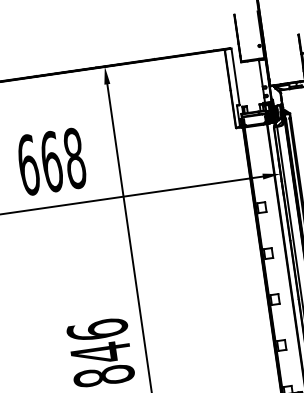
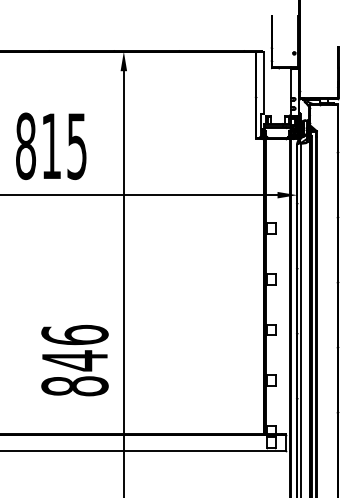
text: (51, 162) -> (51, 146), 668 -> 815

